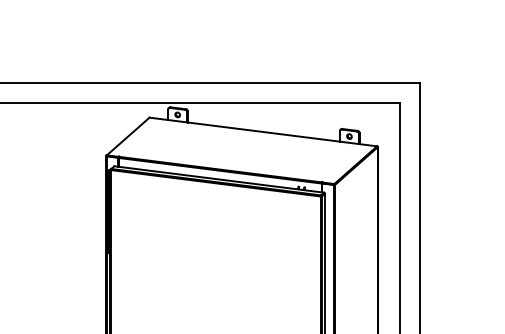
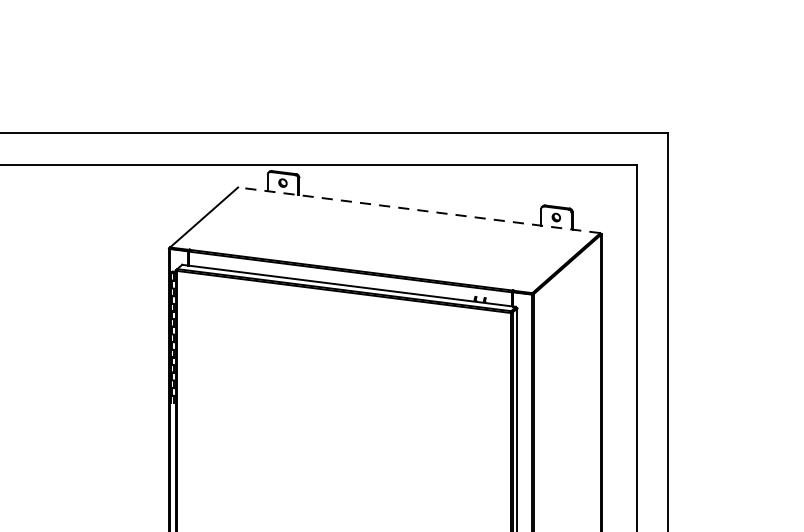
line: (263, 132) -> (419, 211), solid -> dashed

